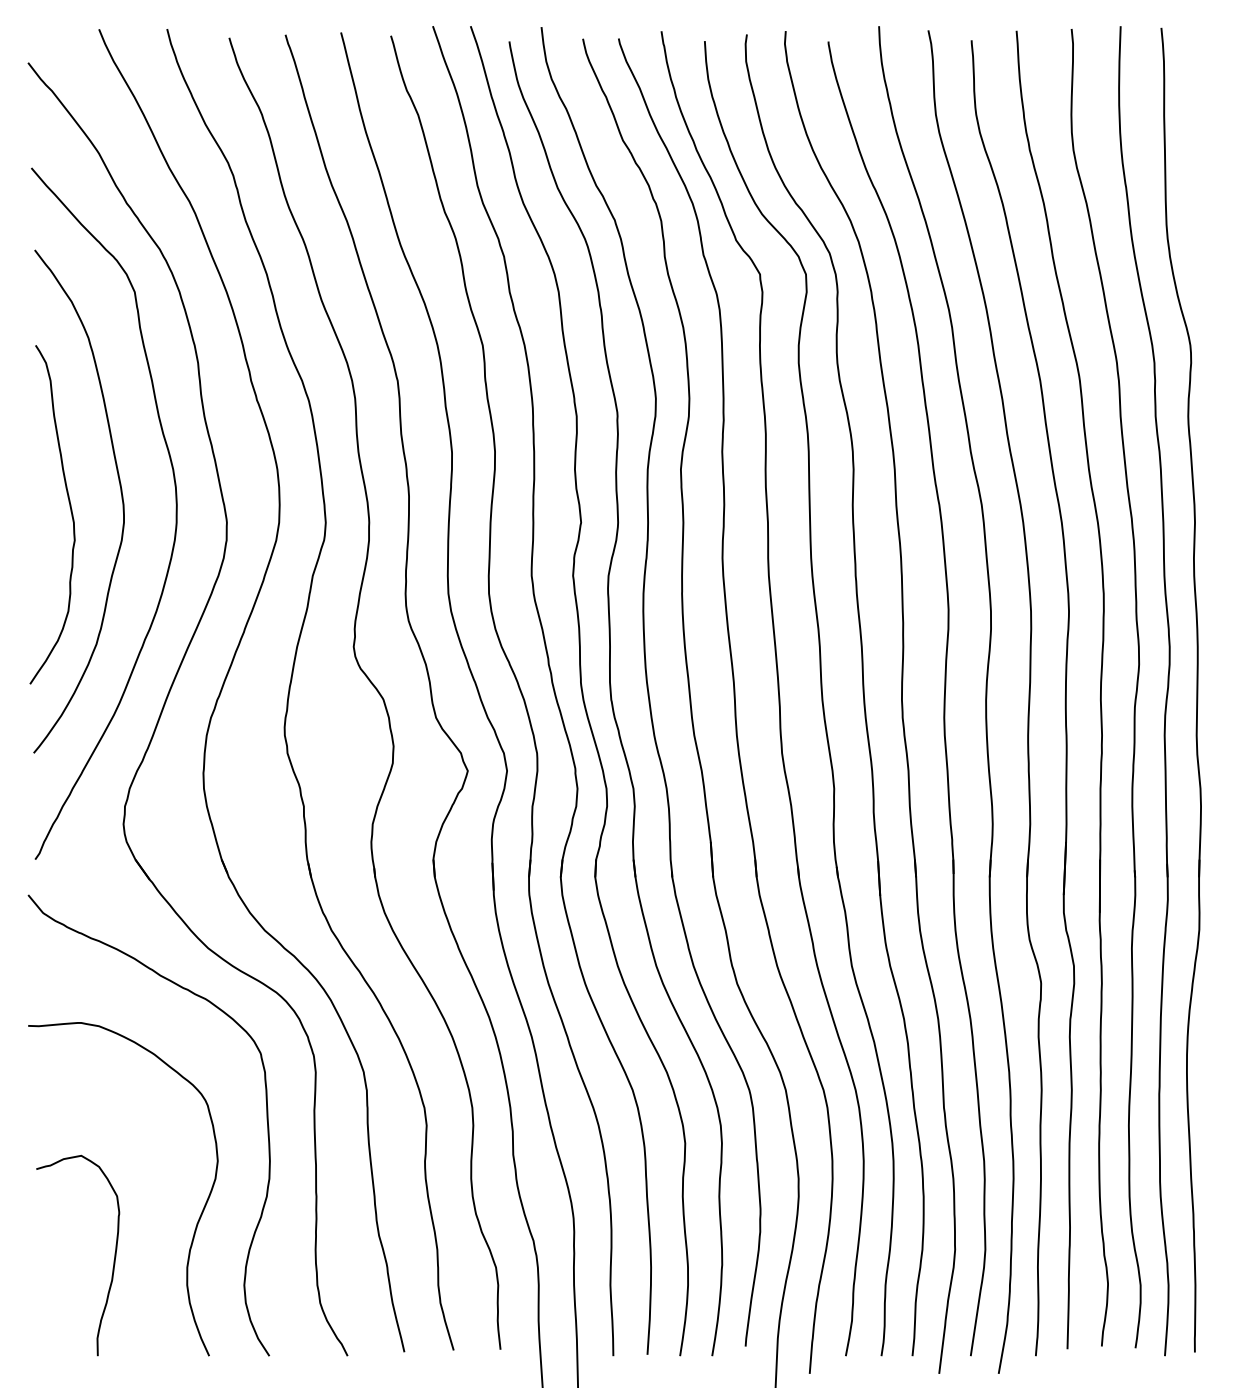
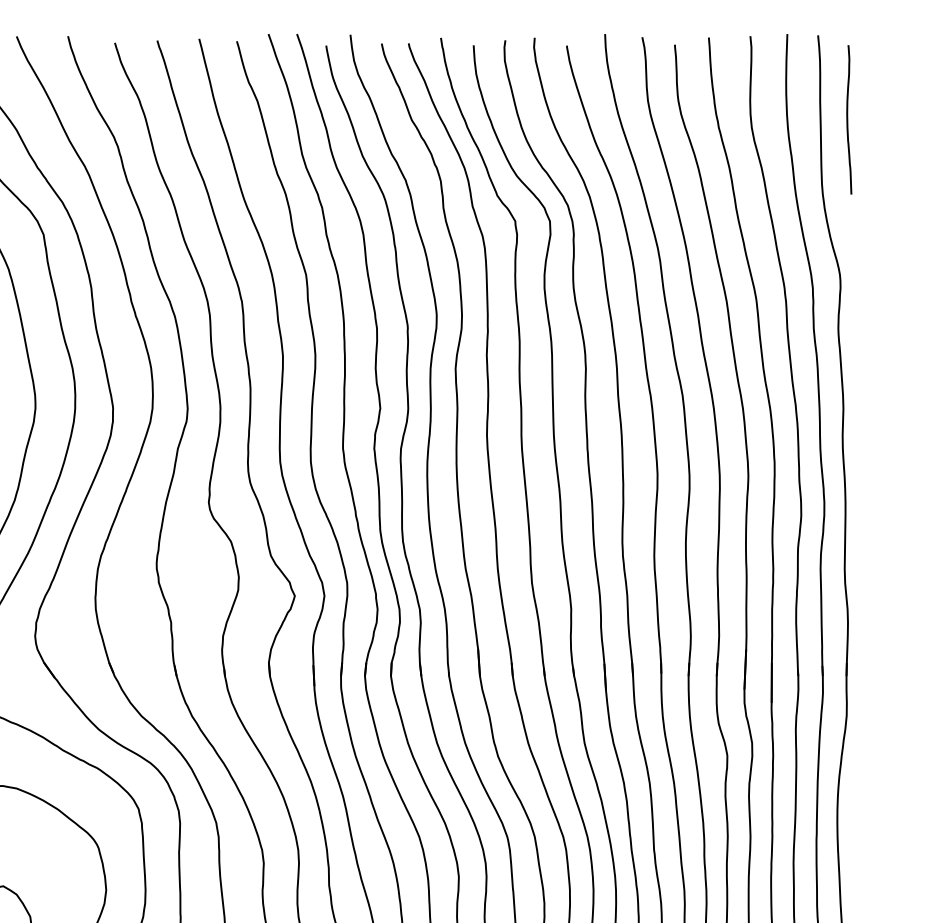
curve: (1200, 139) -> (847, 119), added

